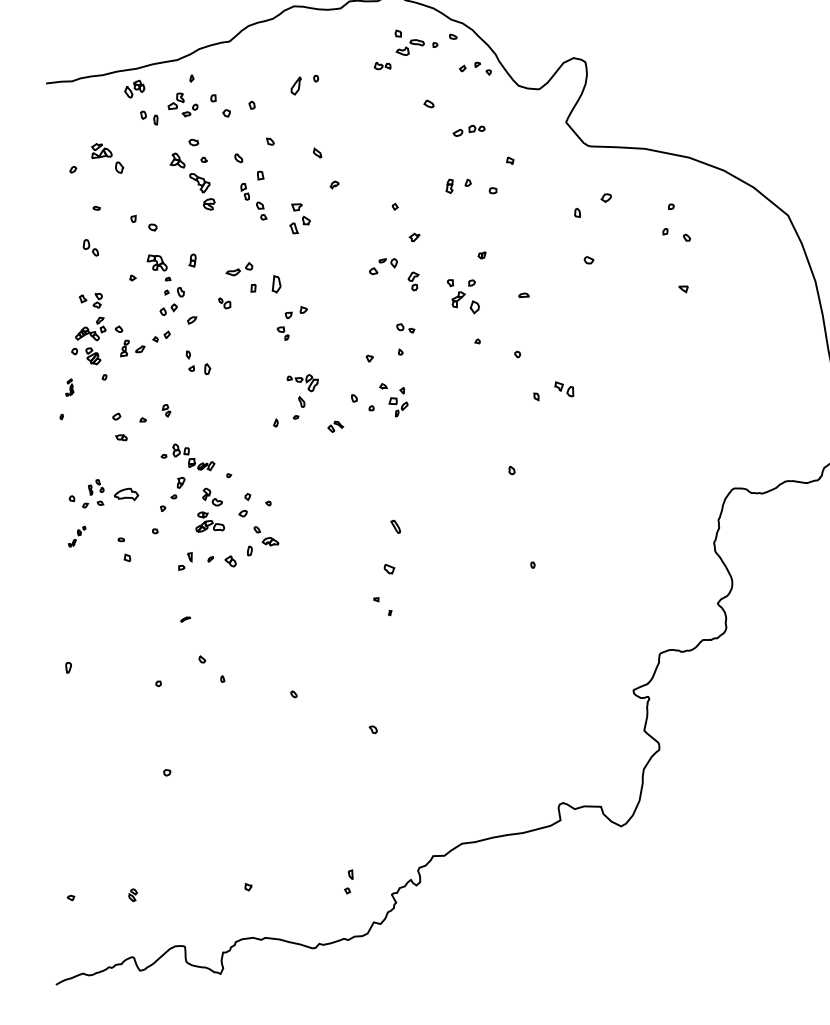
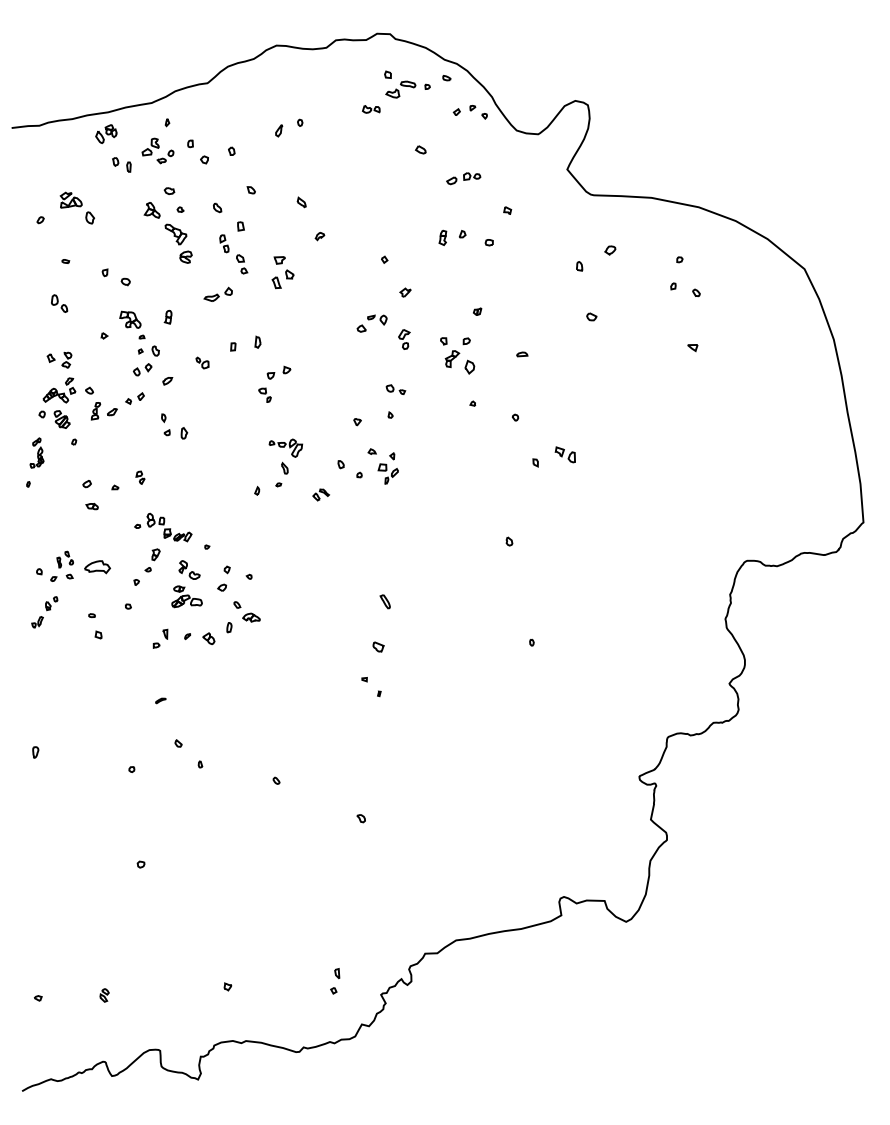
part: (296, 85) -> (279, 130), size x0.62
part: (238, 268) -> (217, 293), moved
part: (276, 283) -> (257, 341), size x0.62
part: (69, 387) -> (36, 452), size x1.67
part: (76, 536) -> (44, 612), size x1.43

